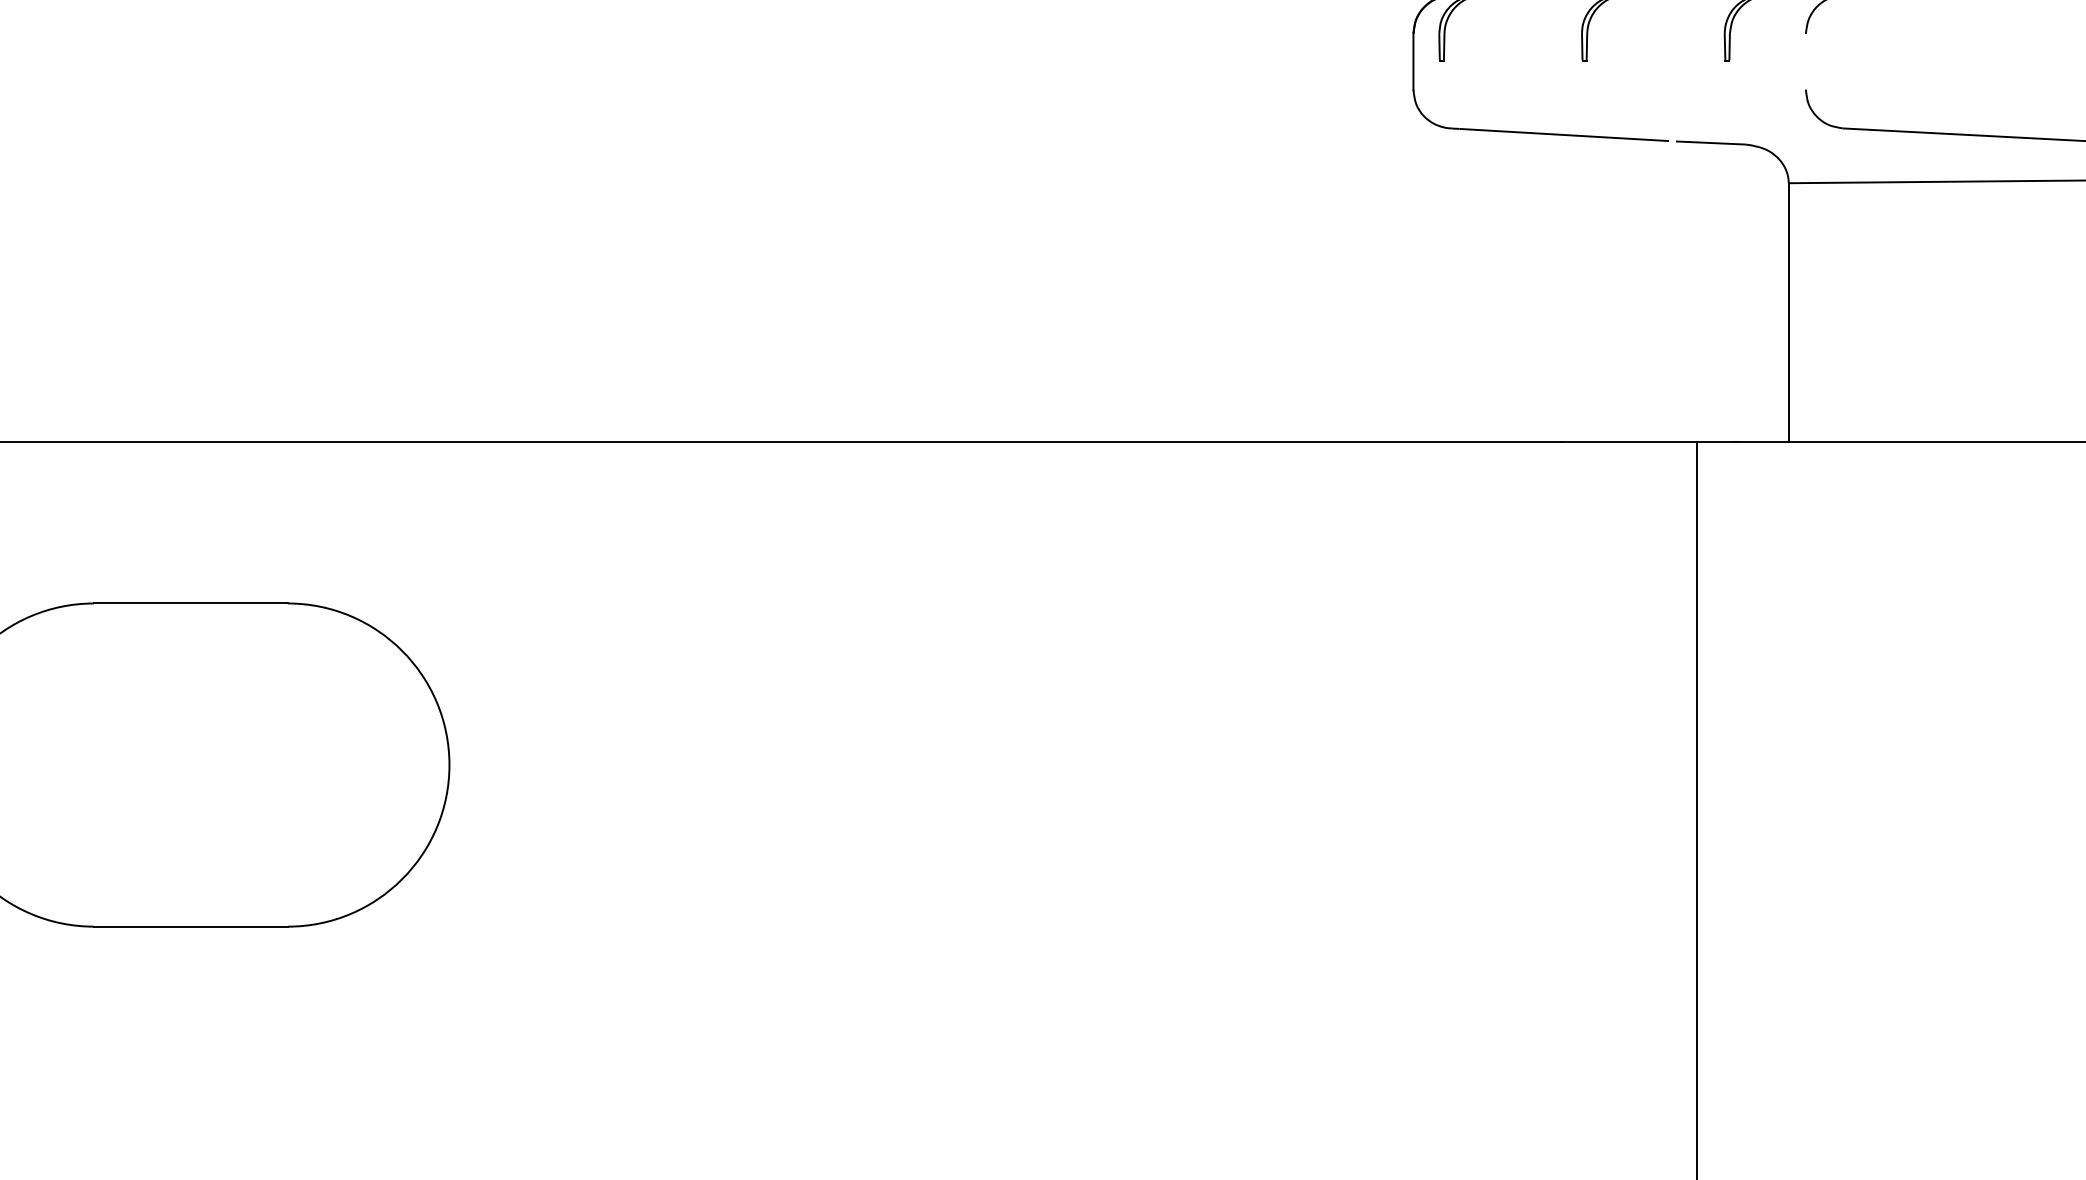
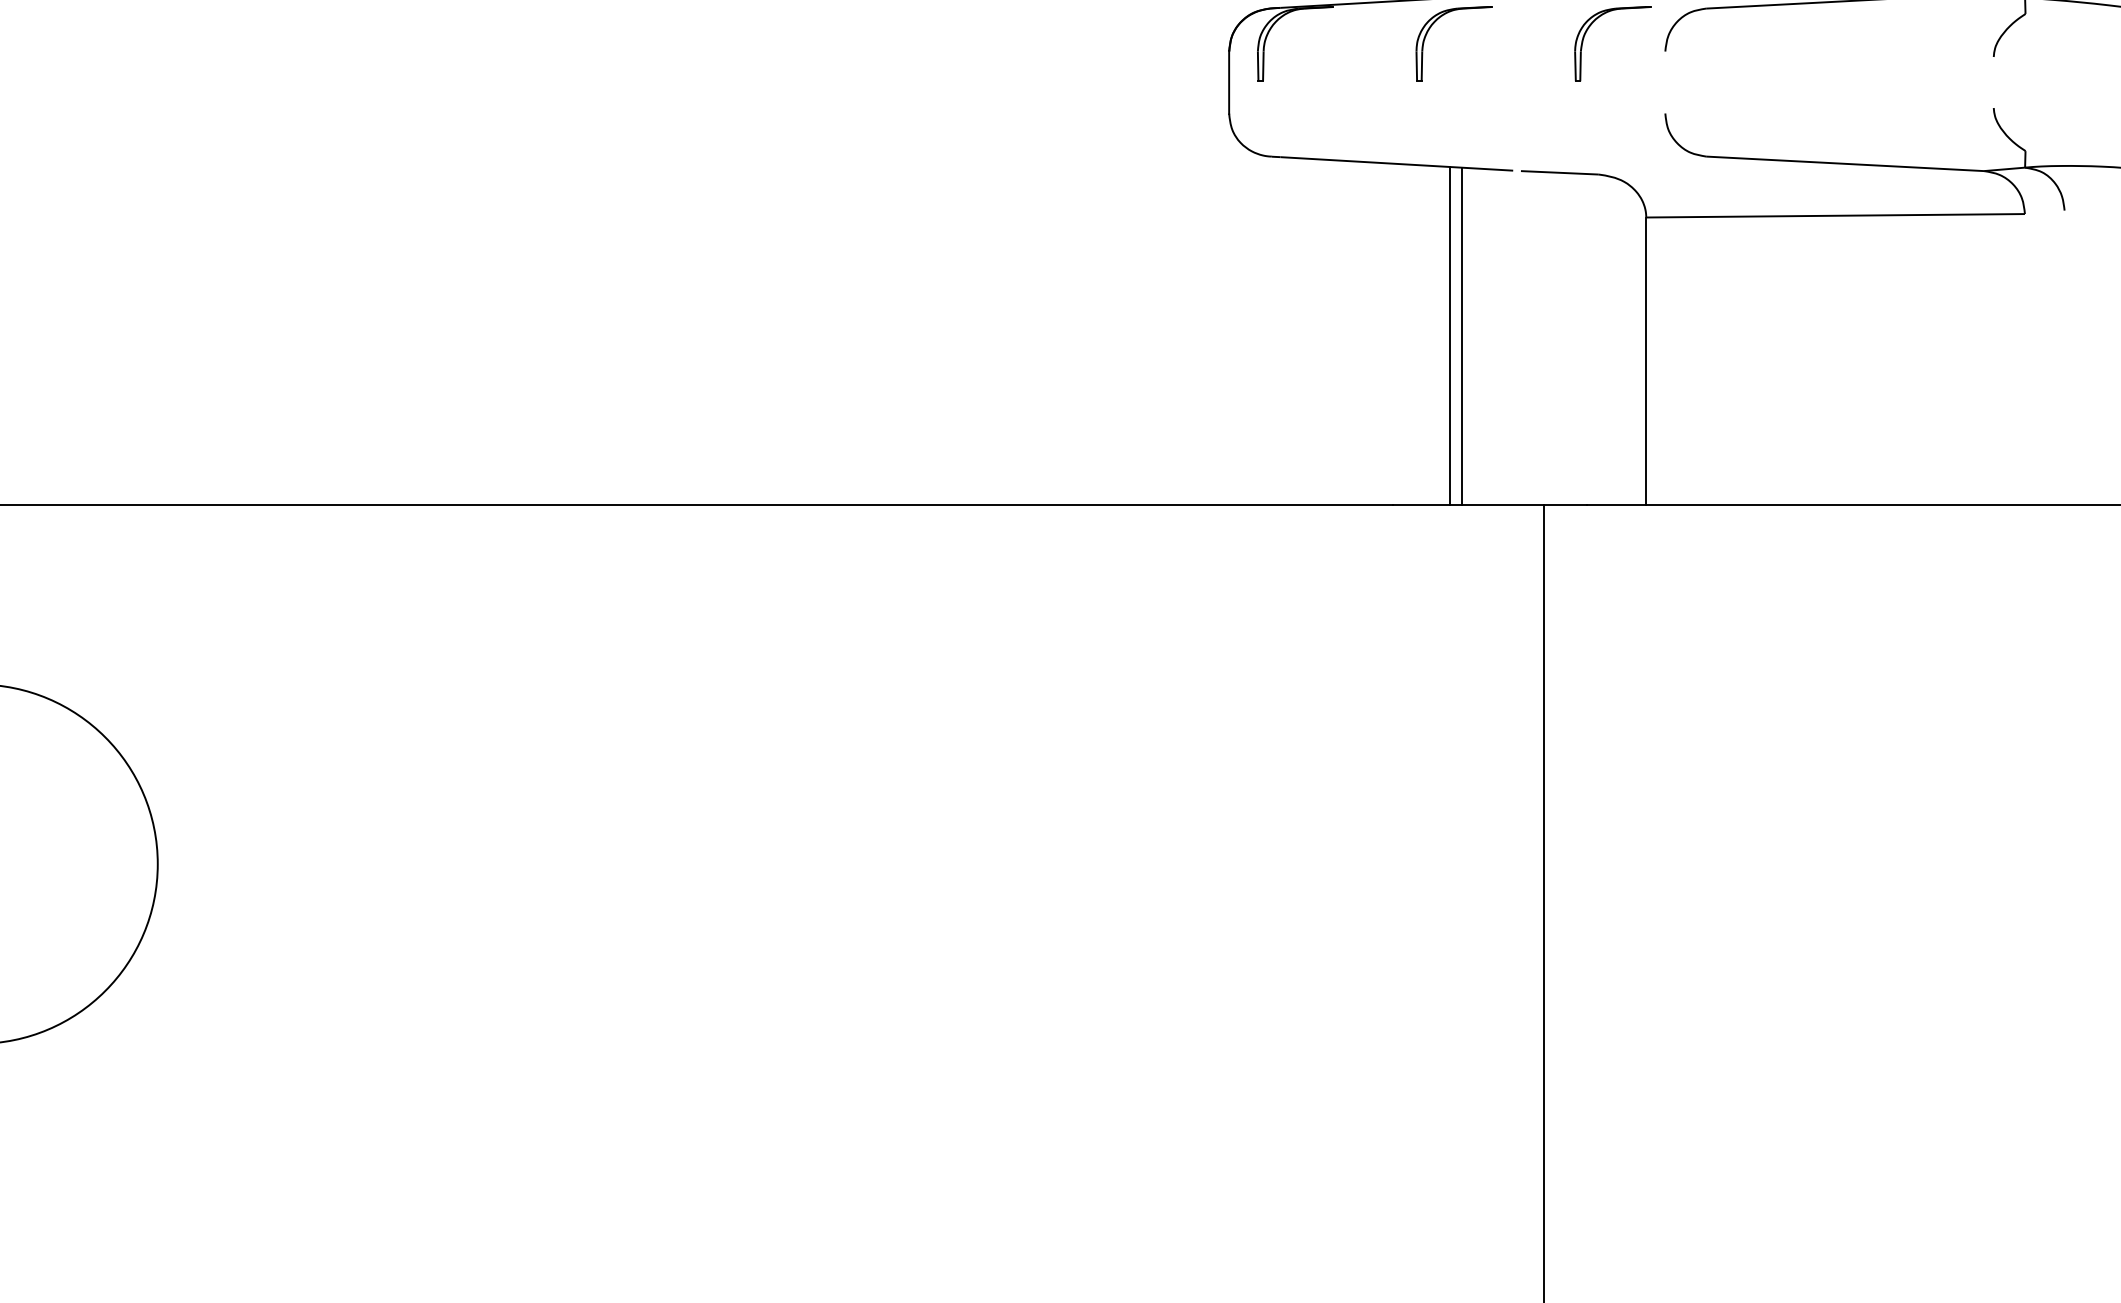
line: (1611, 289) -> (1449, 335), added
line: (1623, 289) -> (1462, 335), added

